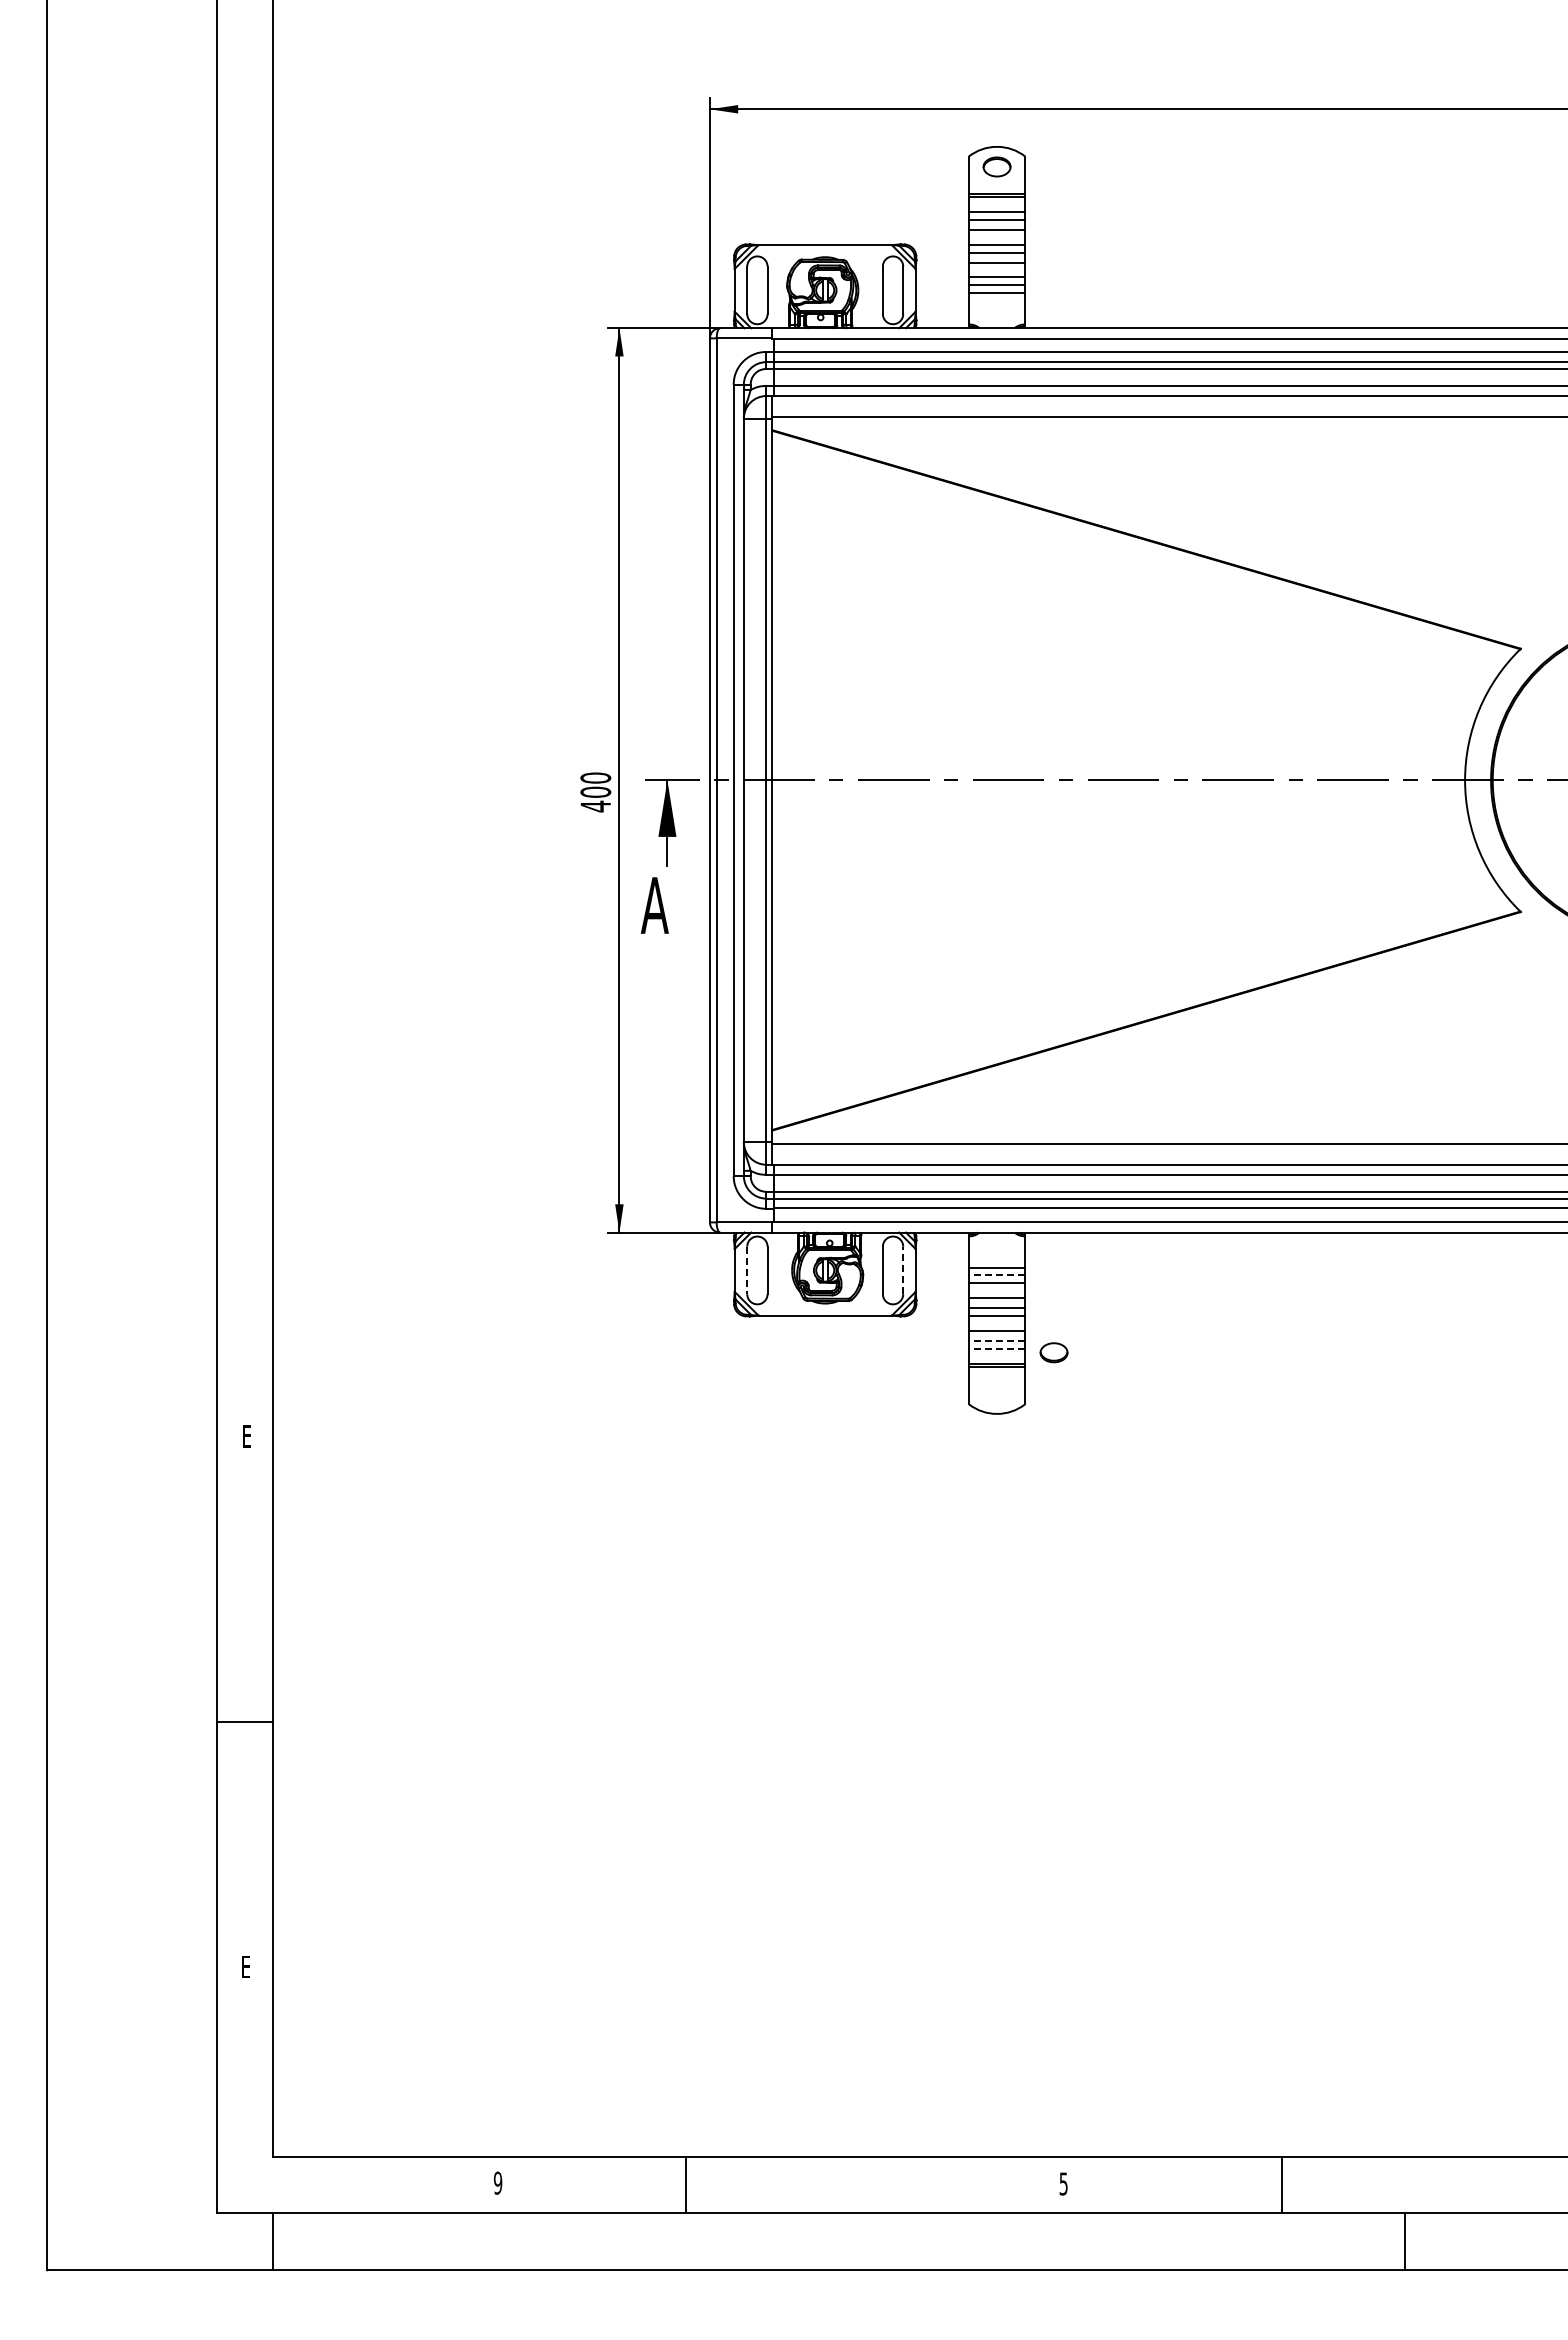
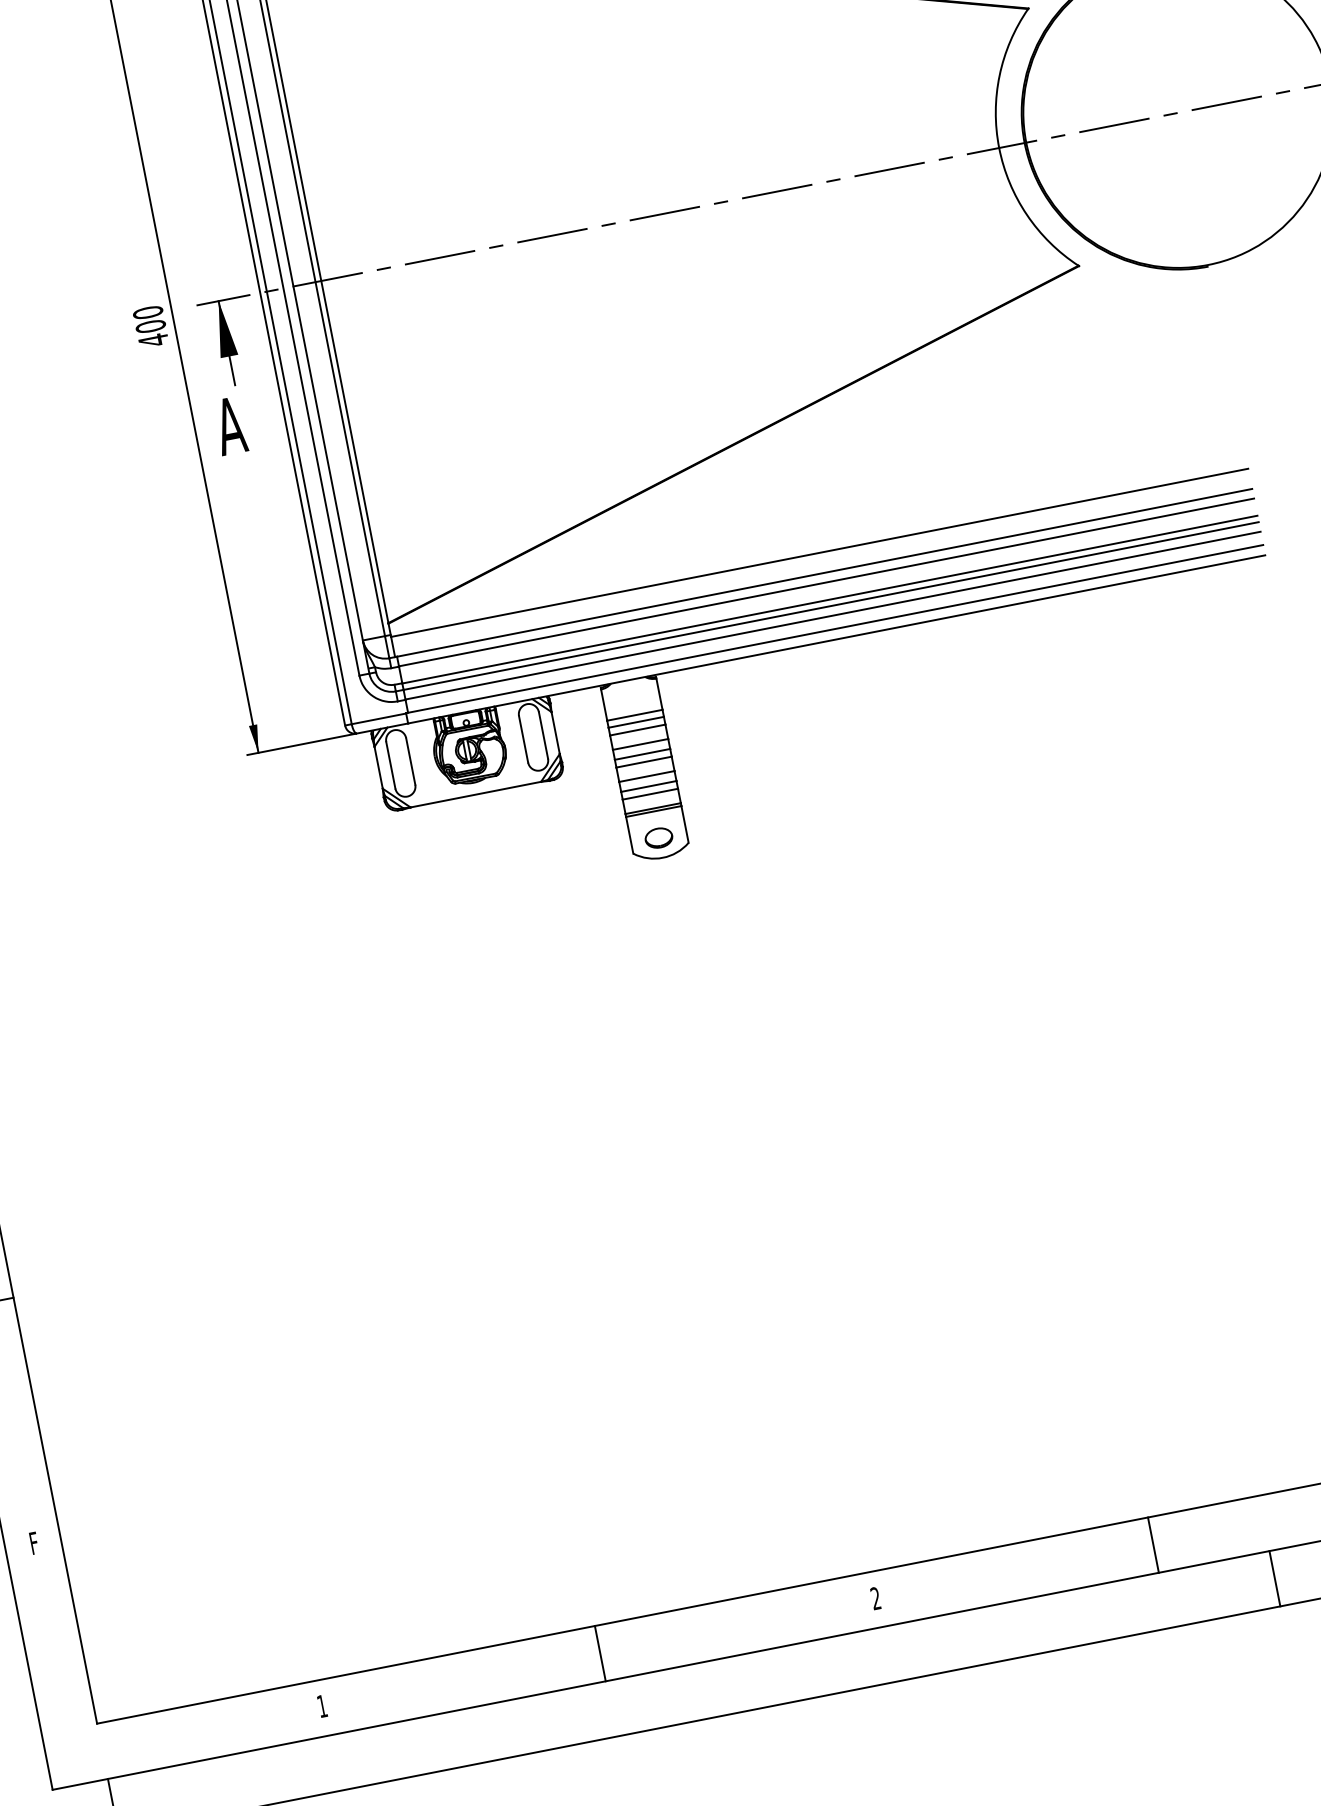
line: (747, 1270) -> (391, 765), dashed -> solid
line: (903, 1270) -> (543, 735), dashed -> solid
line: (996, 1275) -> (635, 722), dashed -> solid
line: (996, 1341) -> (648, 787), dashed -> solid
line: (996, 1348) -> (649, 793), dashed -> solid
part: (1053, 1352) -> (658, 837), moved
text: (245, 1966) -> (33, 1542), E -> F
text: (497, 2182) -> (321, 1705), 9 -> 1
text: (1063, 2183) -> (875, 1598), 5 -> 2
line: (685, 2184) -> (599, 1653), moved
line: (1282, 2184) -> (1153, 1544), moved
line: (1405, 2241) -> (1275, 1578), moved

